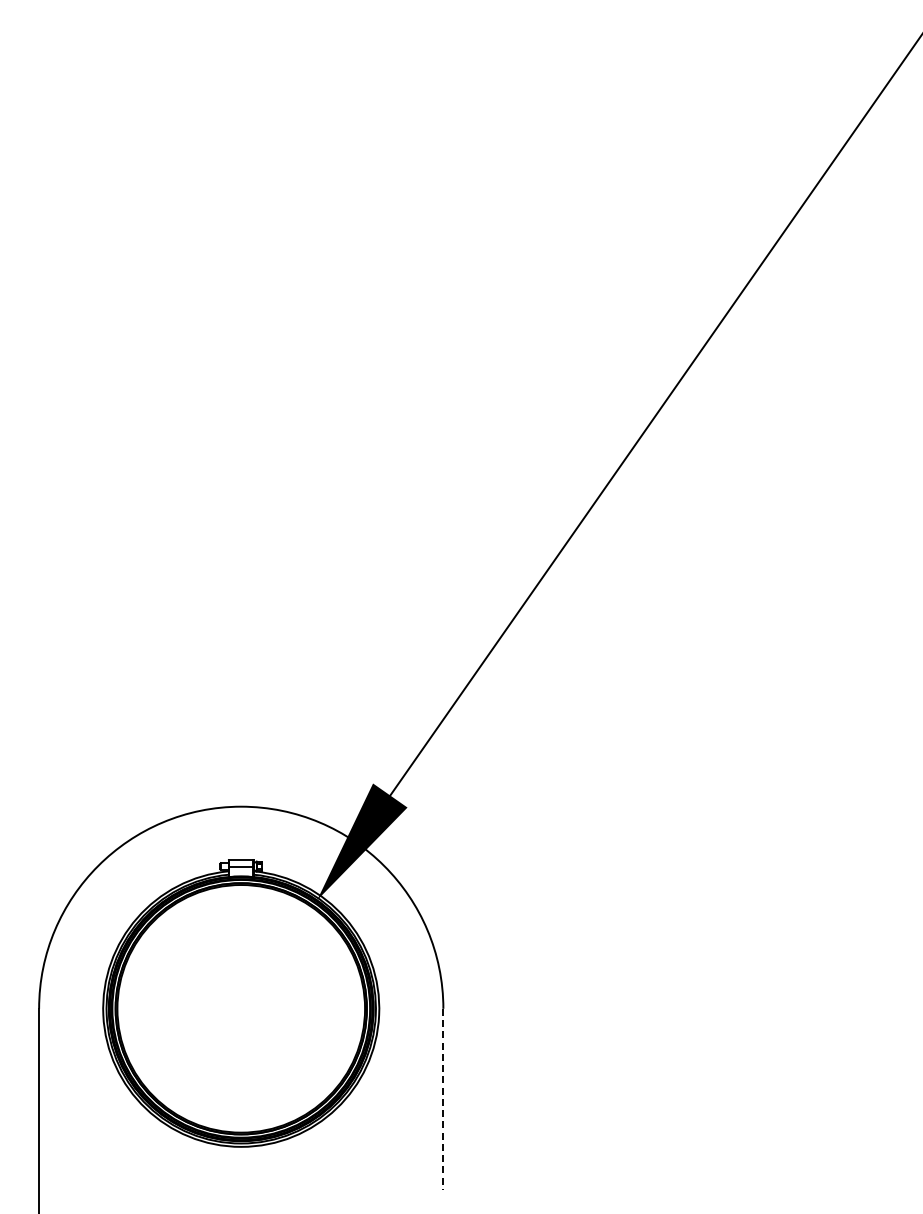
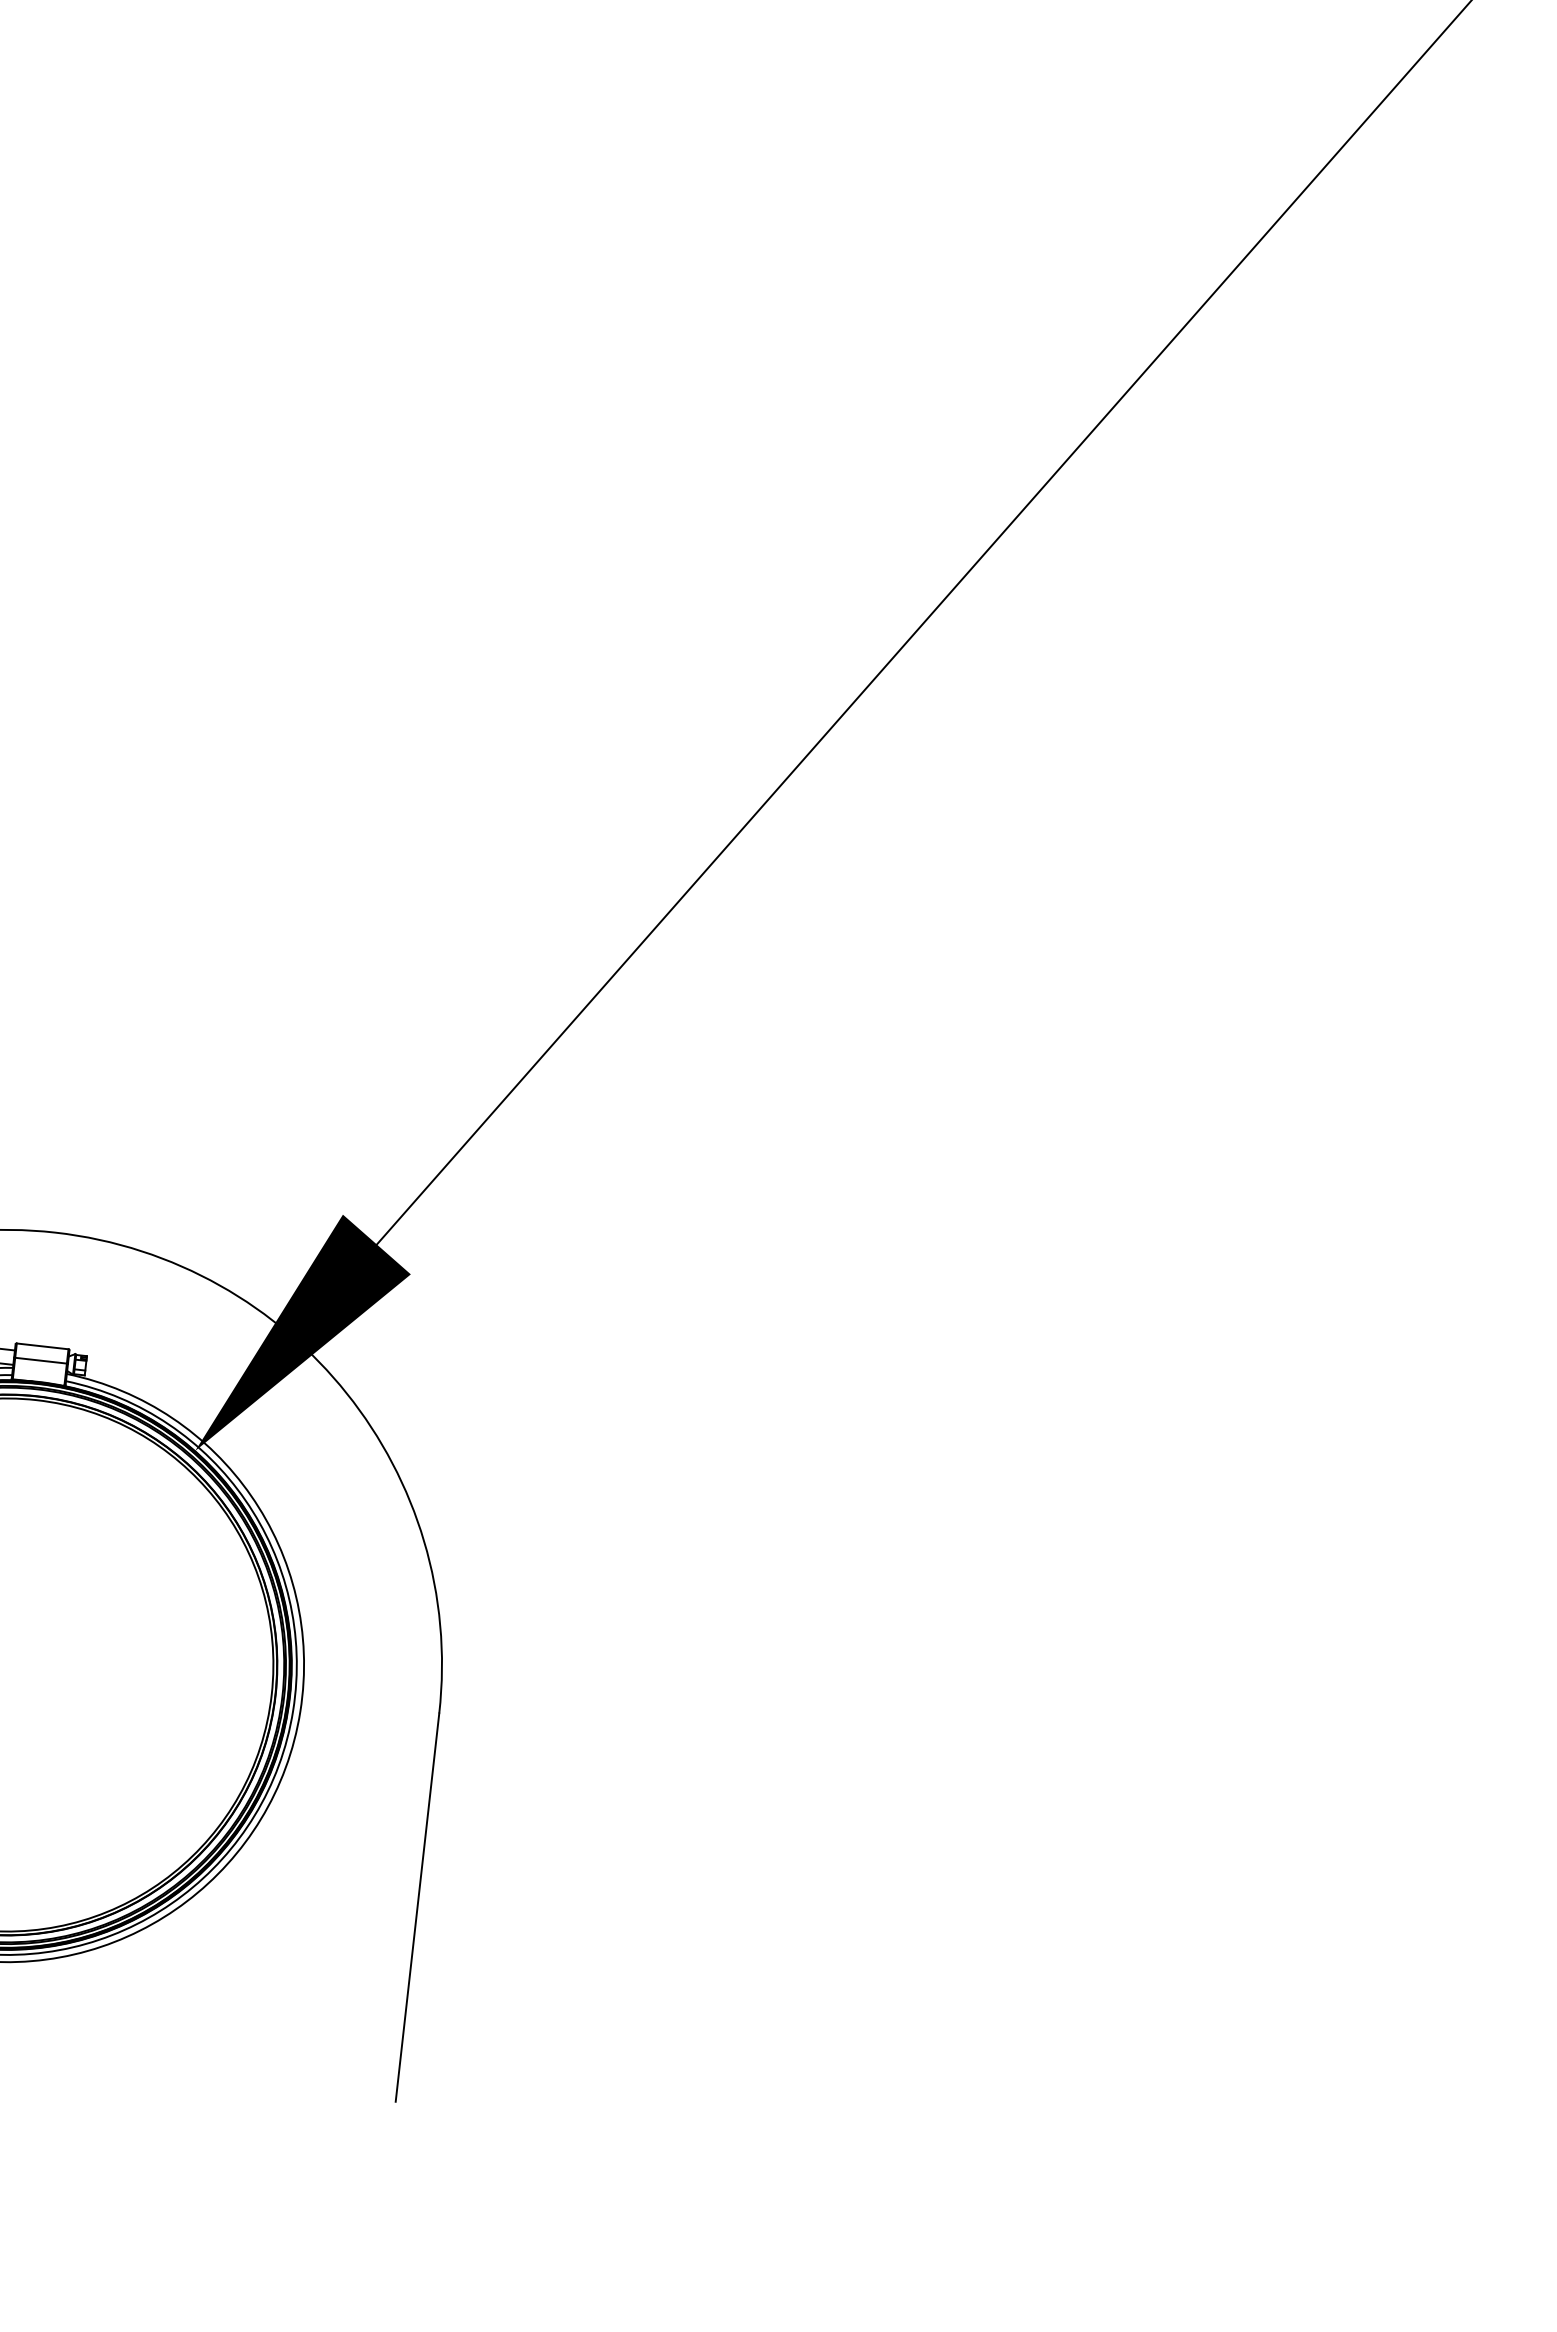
line: (443, 1099) -> (417, 1907), dashed -> solid

